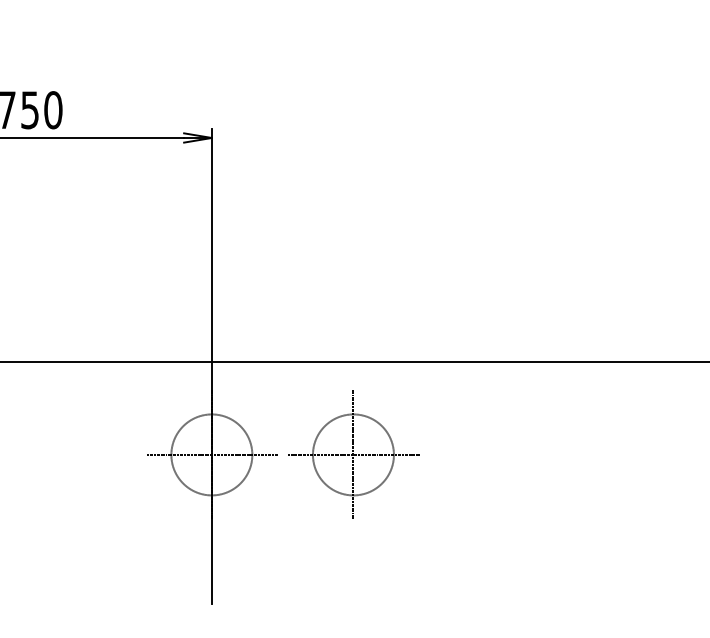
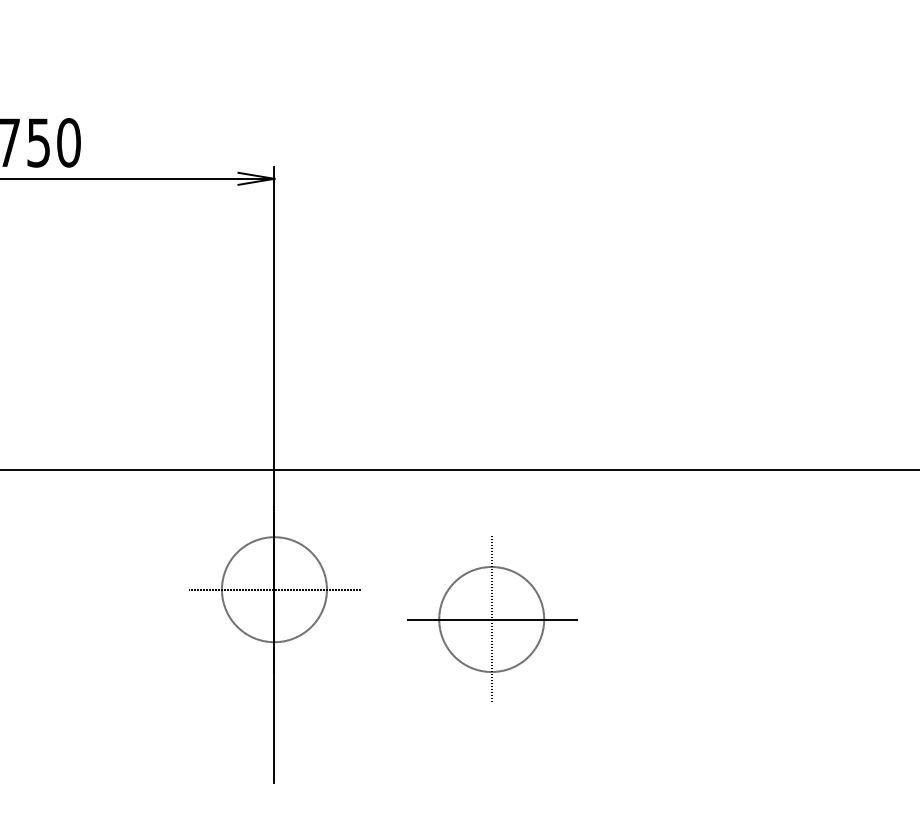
part: (353, 454) -> (491, 618), moved

